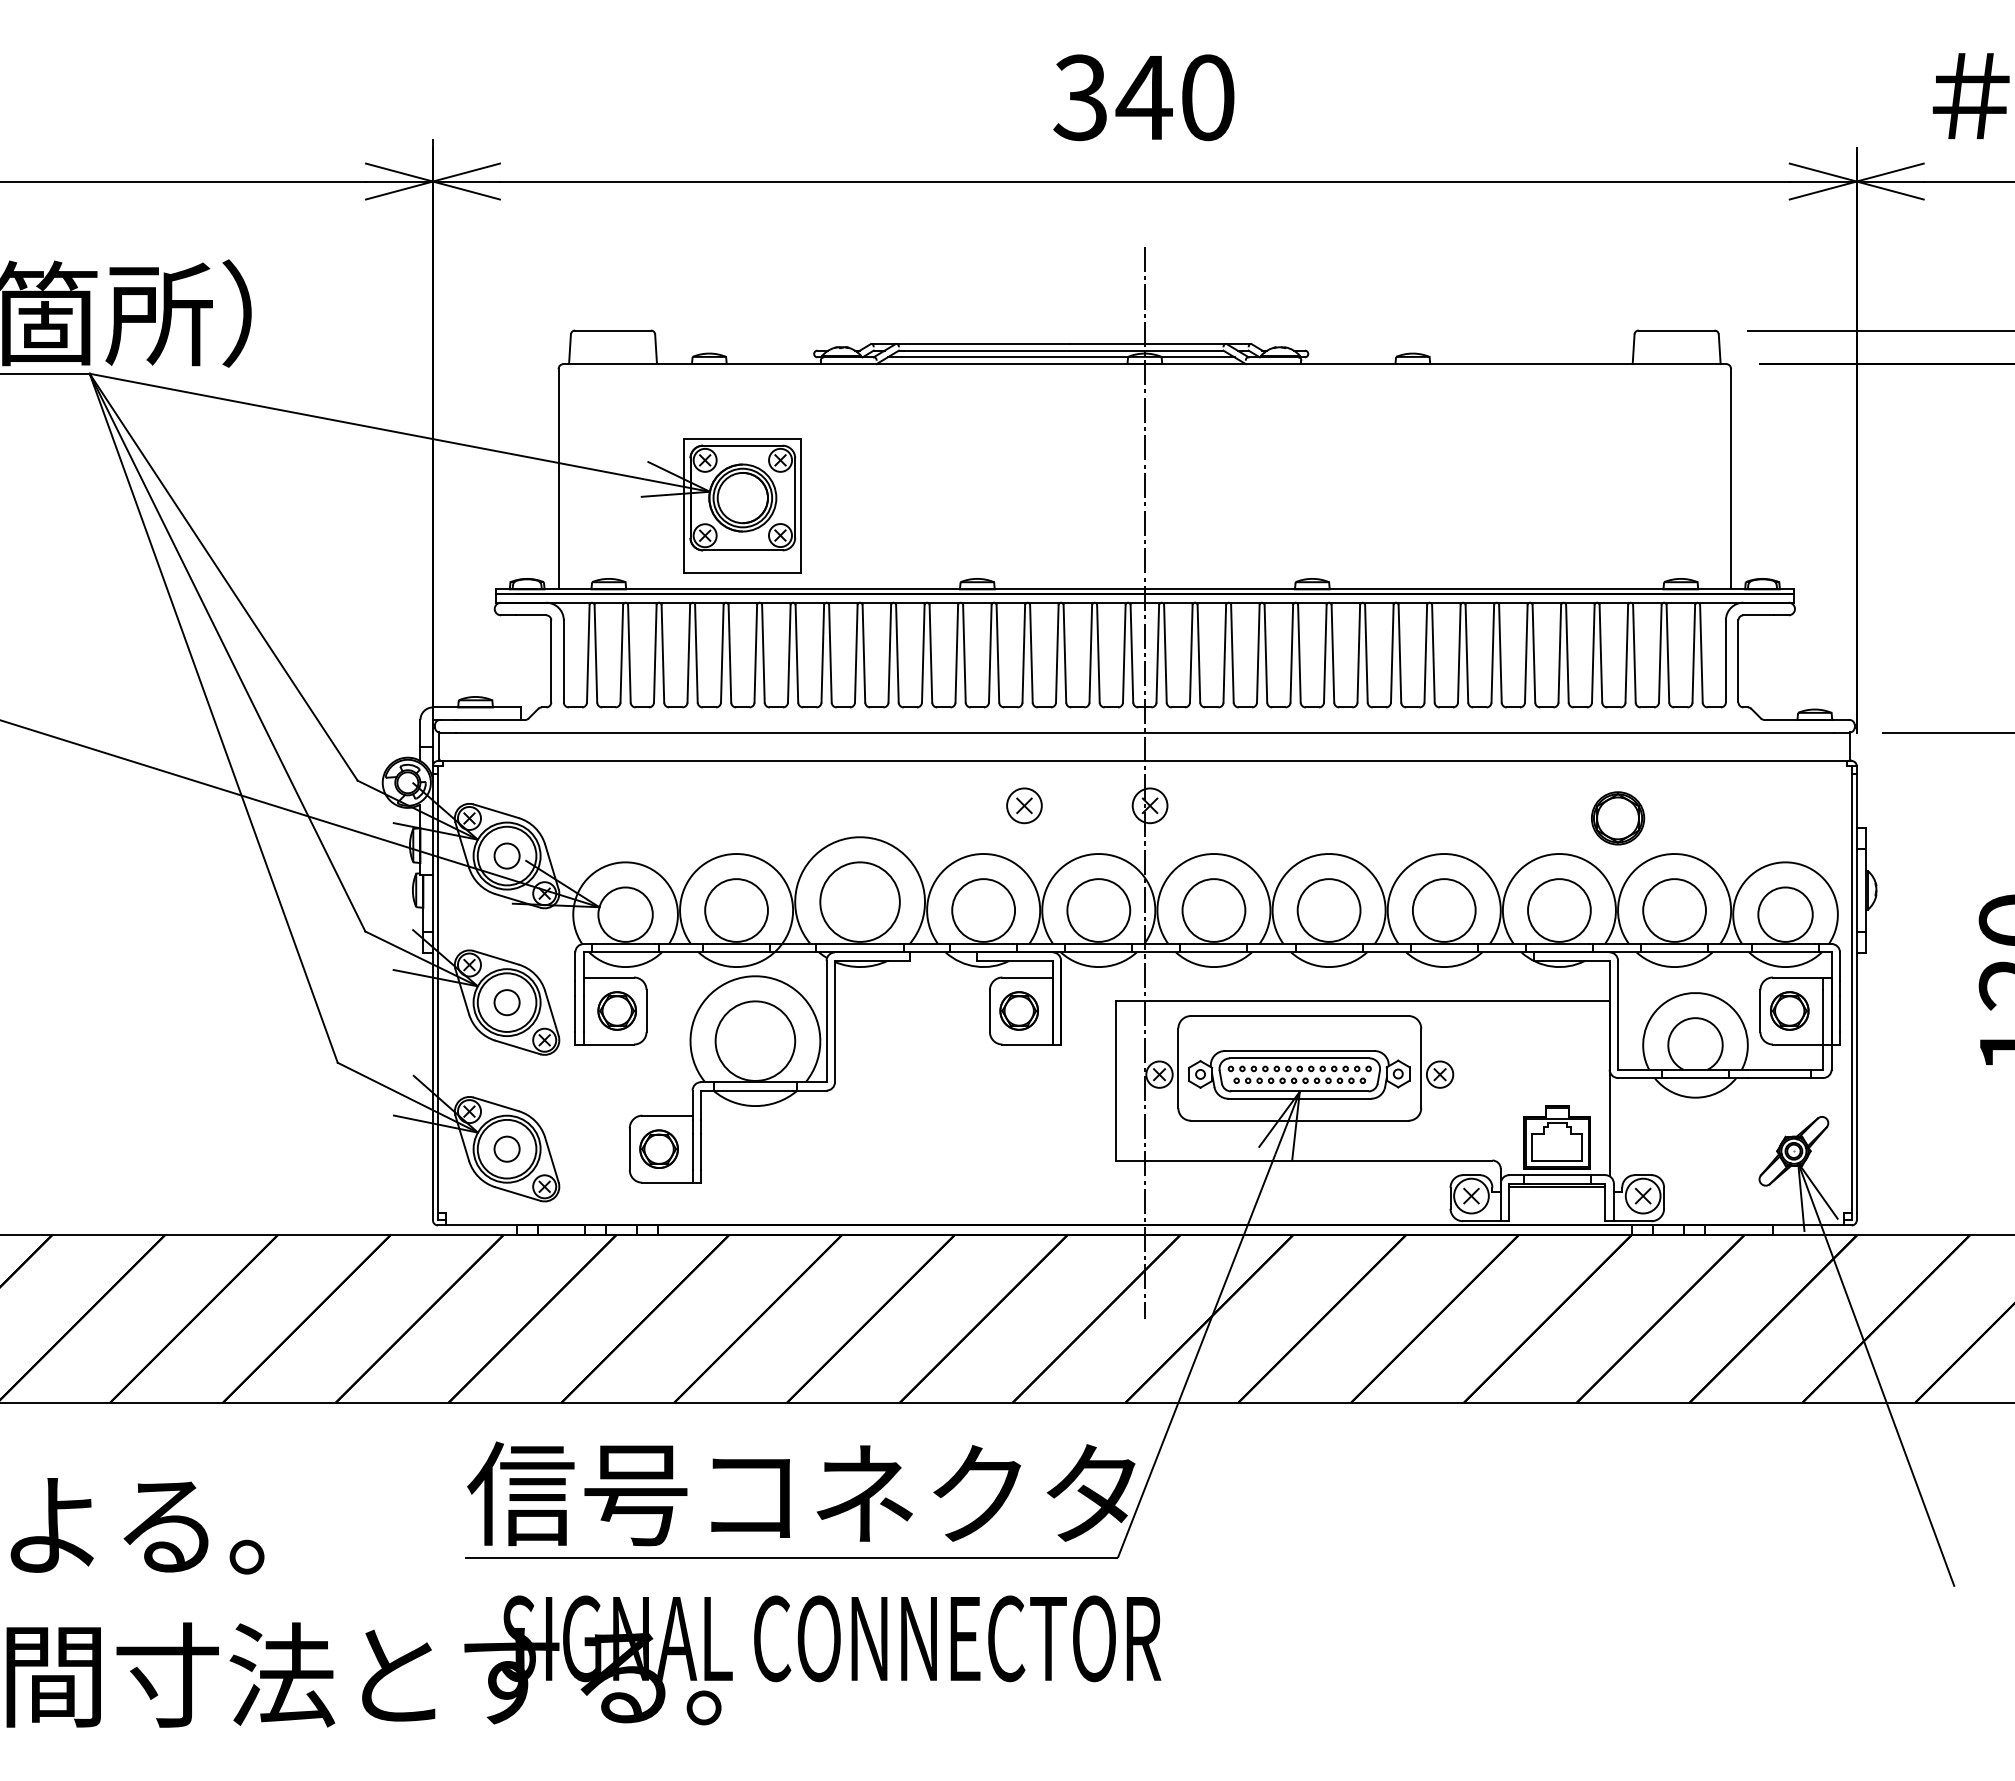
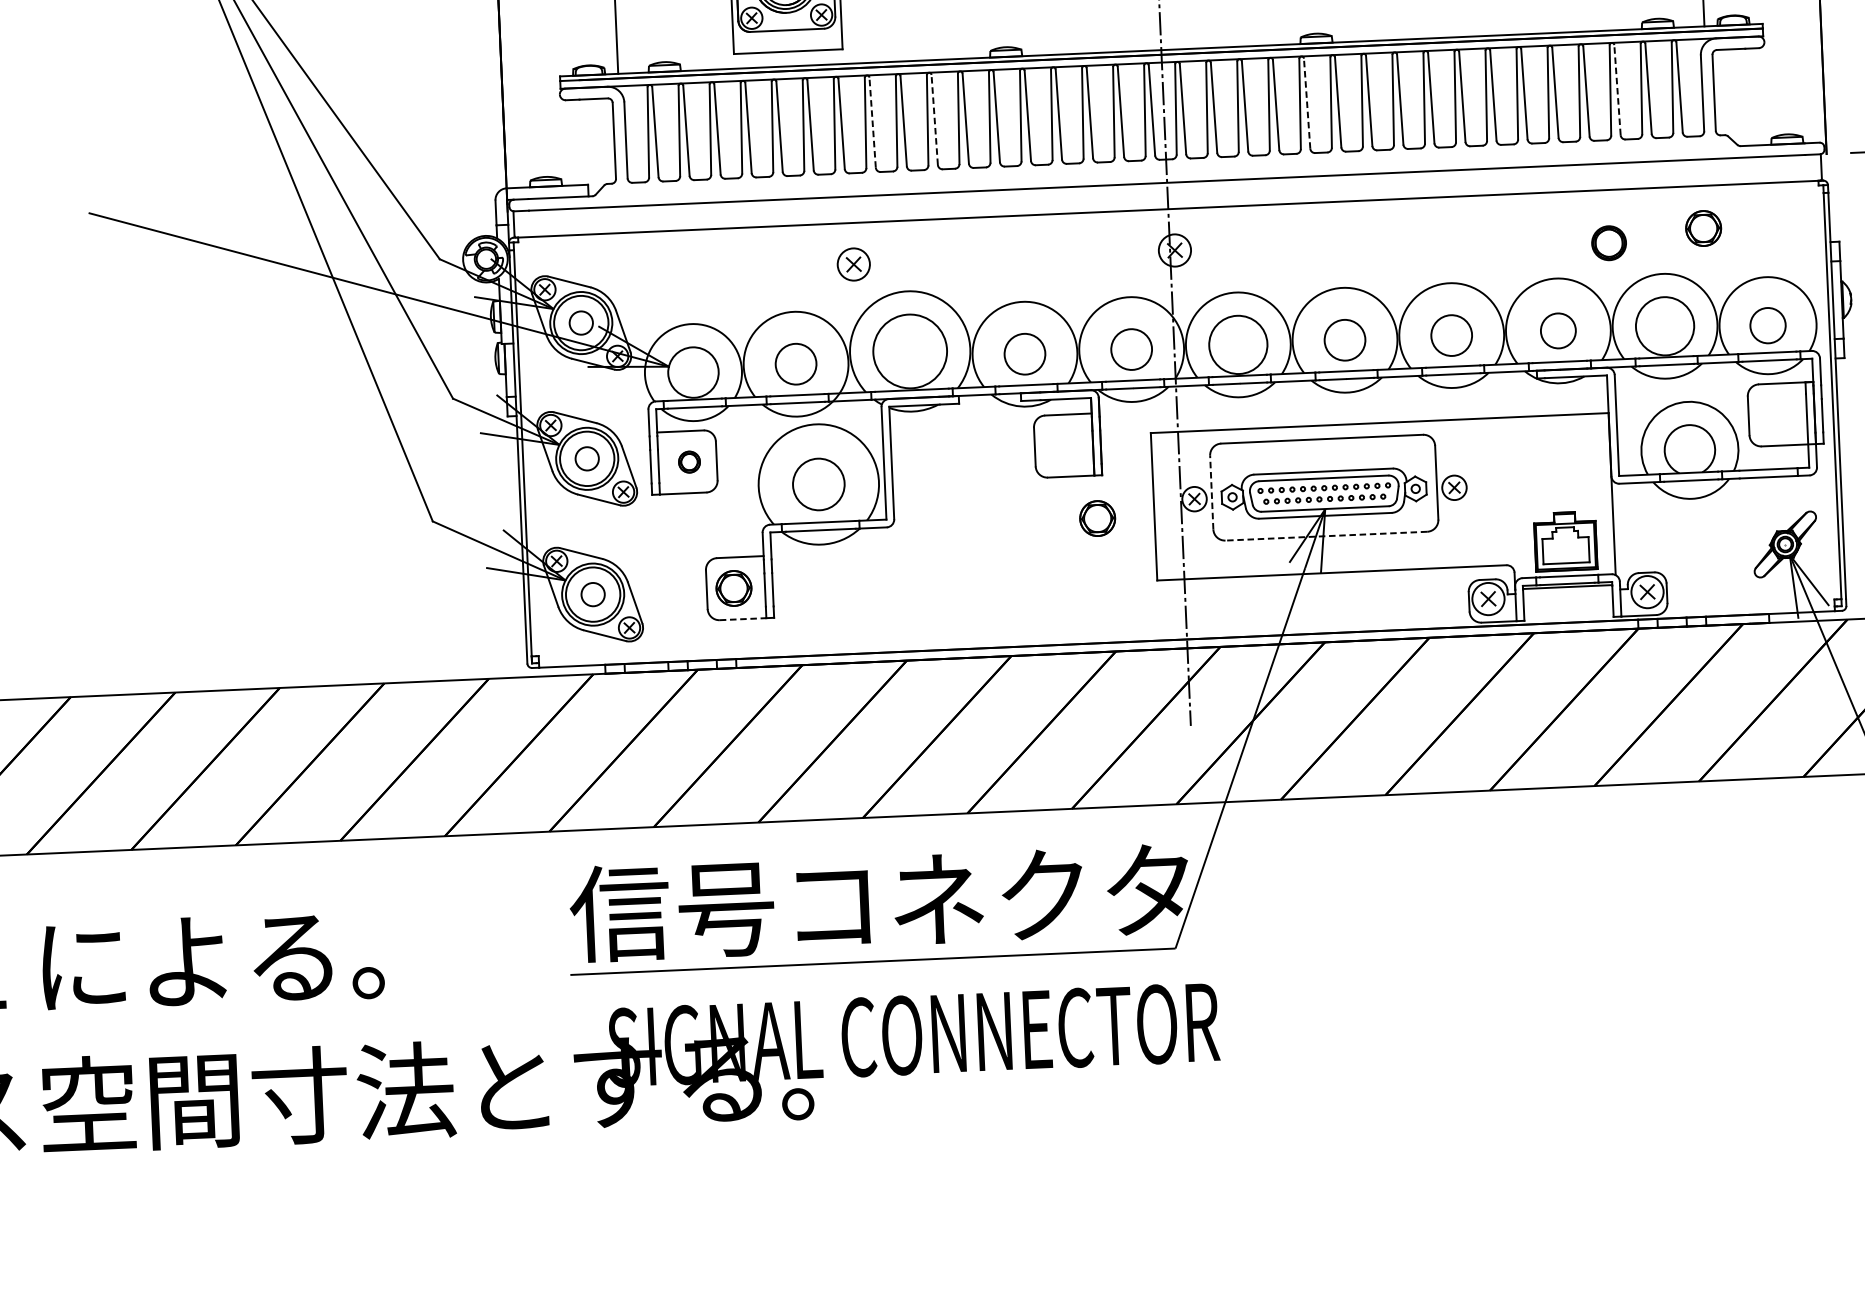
line: (830, 653) -> (872, 122), solid -> dashed
line: (897, 653) -> (934, 119), solid -> dashed
line: (1299, 653) -> (1307, 103), solid -> dashed
line: (1634, 653) -> (1617, 89), solid -> dashed
part: (1024, 805) -> (853, 264), moved
part: (1618, 818) -> (1609, 243), size x0.7
circle: (736, 910) -> (796, 364), size x0.7
circle: (983, 910) -> (1024, 354), size x0.7
circle: (1098, 910) -> (1131, 349), size x0.7
circle: (1328, 910) -> (1344, 340), size x0.7
circle: (1443, 910) -> (1451, 335), size x0.7
circle: (1559, 910) -> (1558, 330), size x0.6
circle: (1785, 914) -> (1768, 325), size x0.7
part: (616, 1010) -> (688, 461), size x0.6
part: (1018, 1010) -> (1096, 518), moved
part: (1789, 1010) -> (1703, 228), moved
circle: (755, 1040) -> (818, 483), size x0.7
line: (1178, 1068) -> (1211, 492), solid -> dashed
line: (1299, 1120) -> (1326, 535), solid -> dashed
line: (667, 1182) -> (743, 618), solid -> dashed

